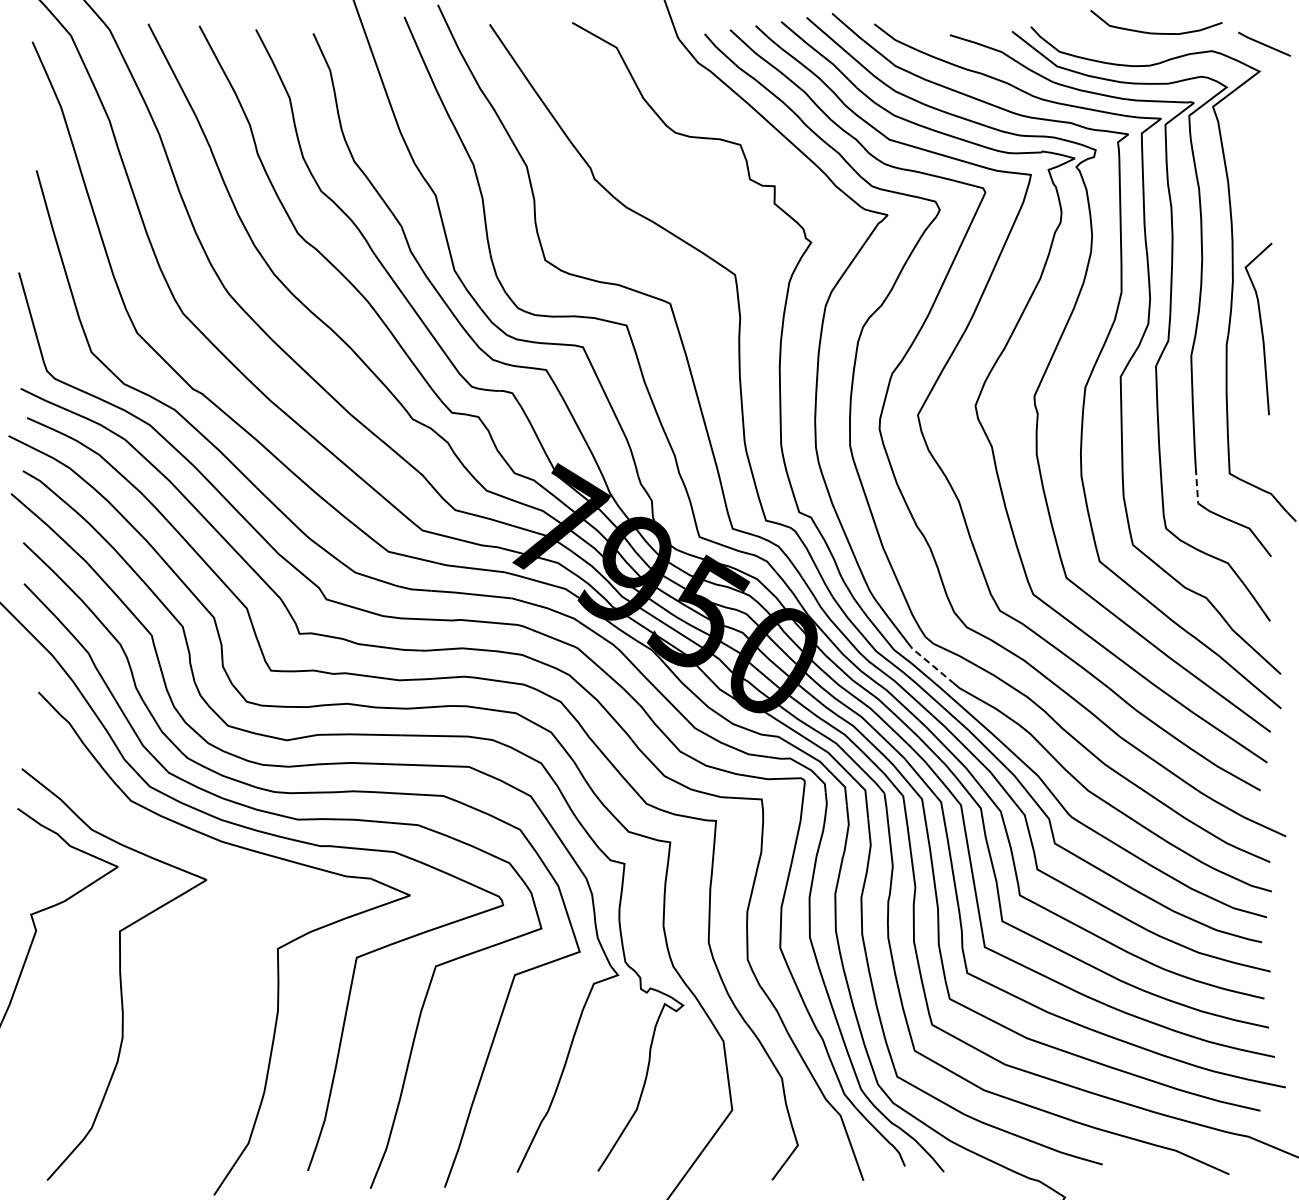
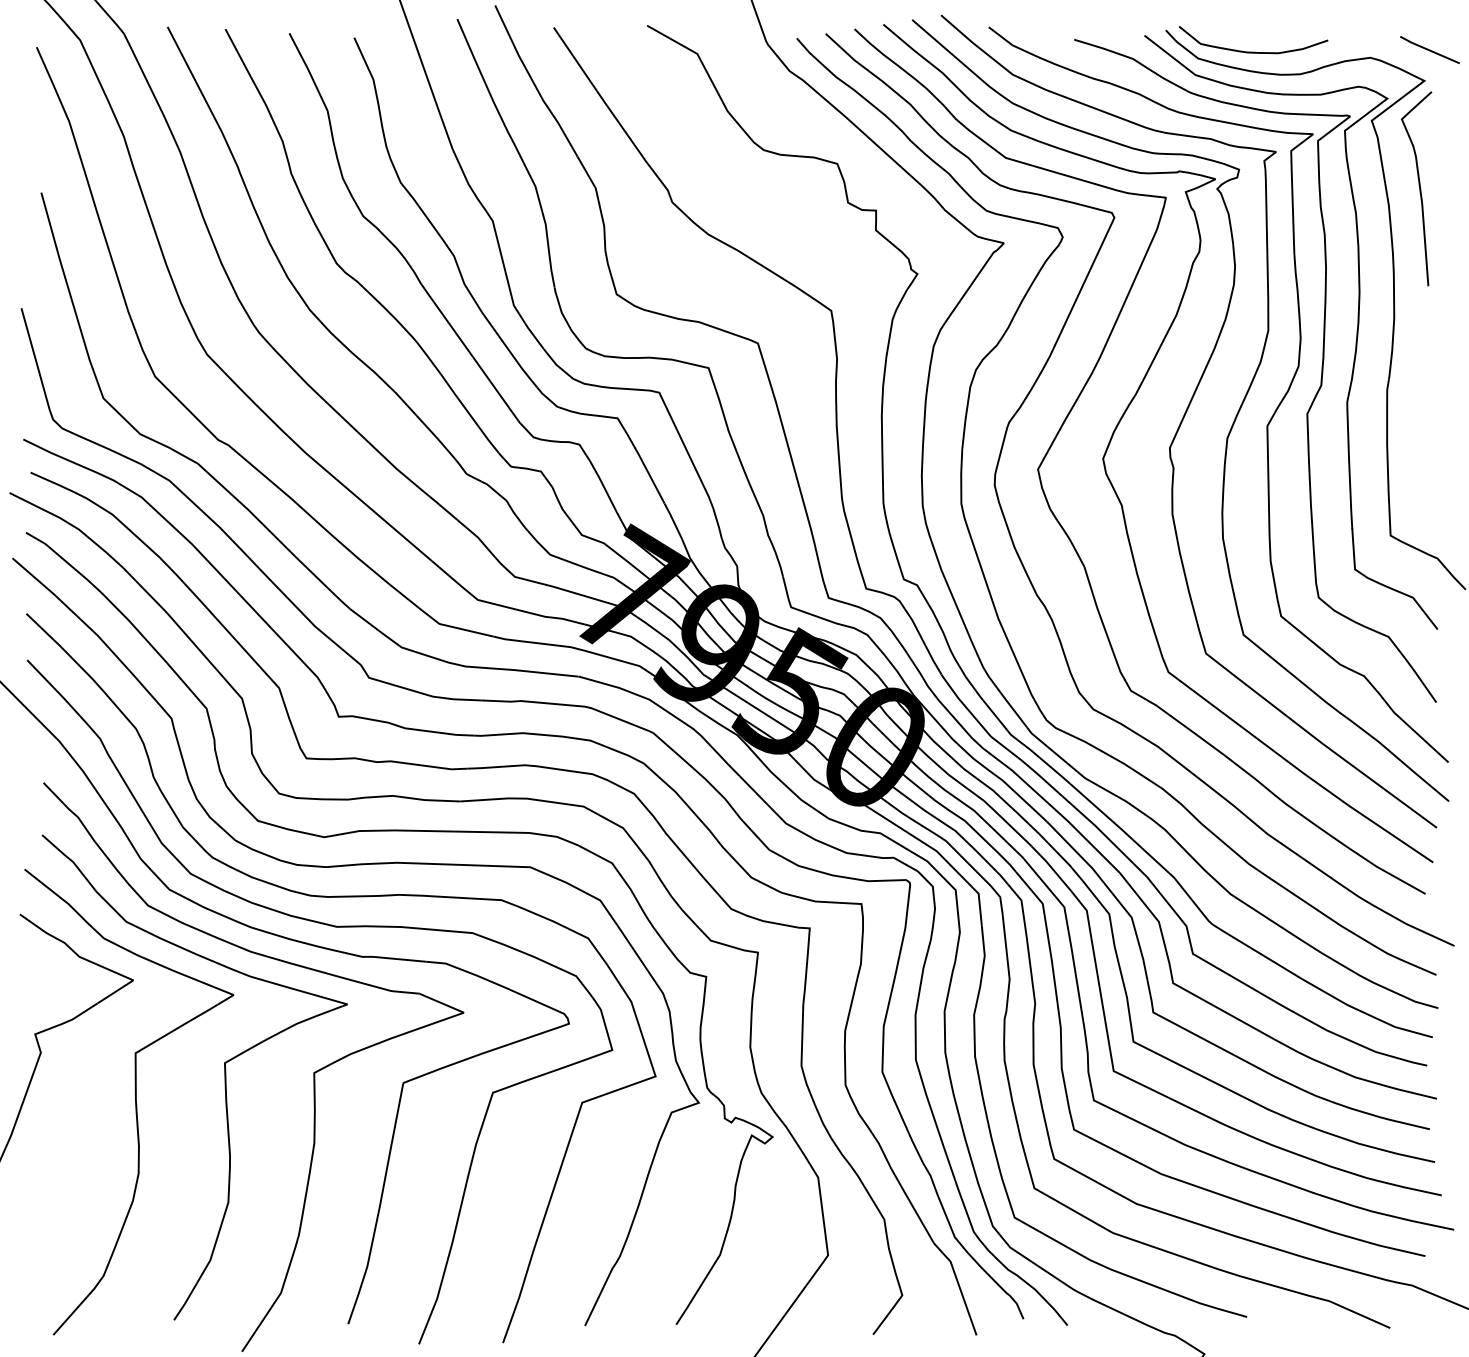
curve: (1156, 32) -> (1253, 51), moved
curve: (1260, 328) -> (1418, 188), moved
line: (1197, 485) -> (1354, 549), dashed -> solid
line: (929, 663) -> (1051, 750), dashed -> solid
part: (198, 952) -> (224, 1077), added

